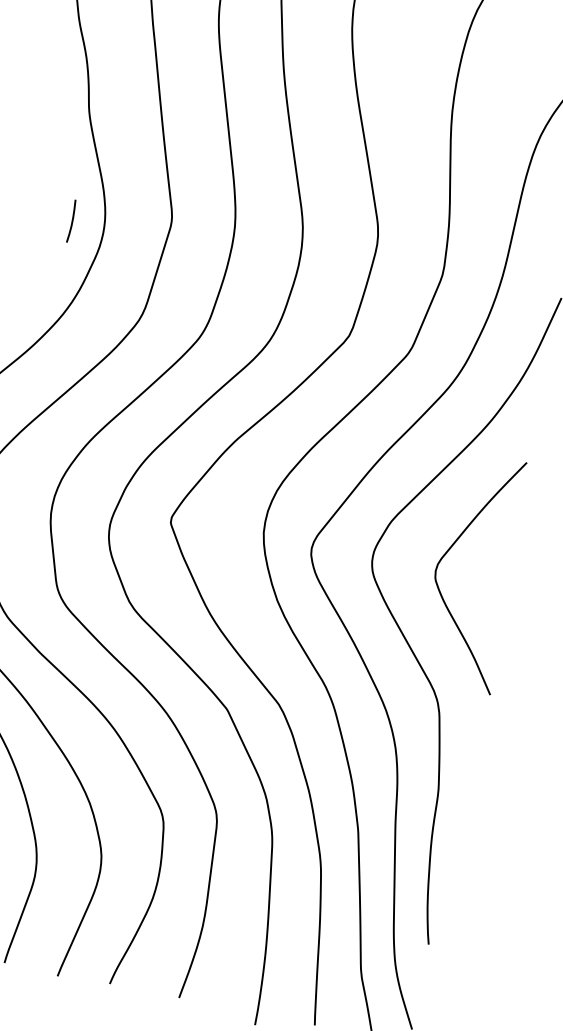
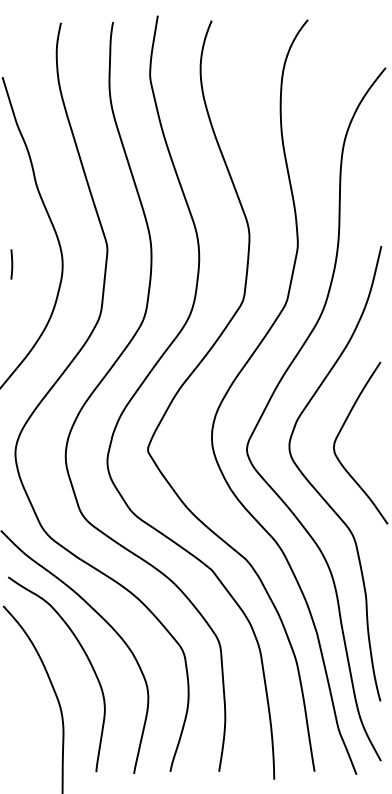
line: (71, 221) -> (11, 264), moved

